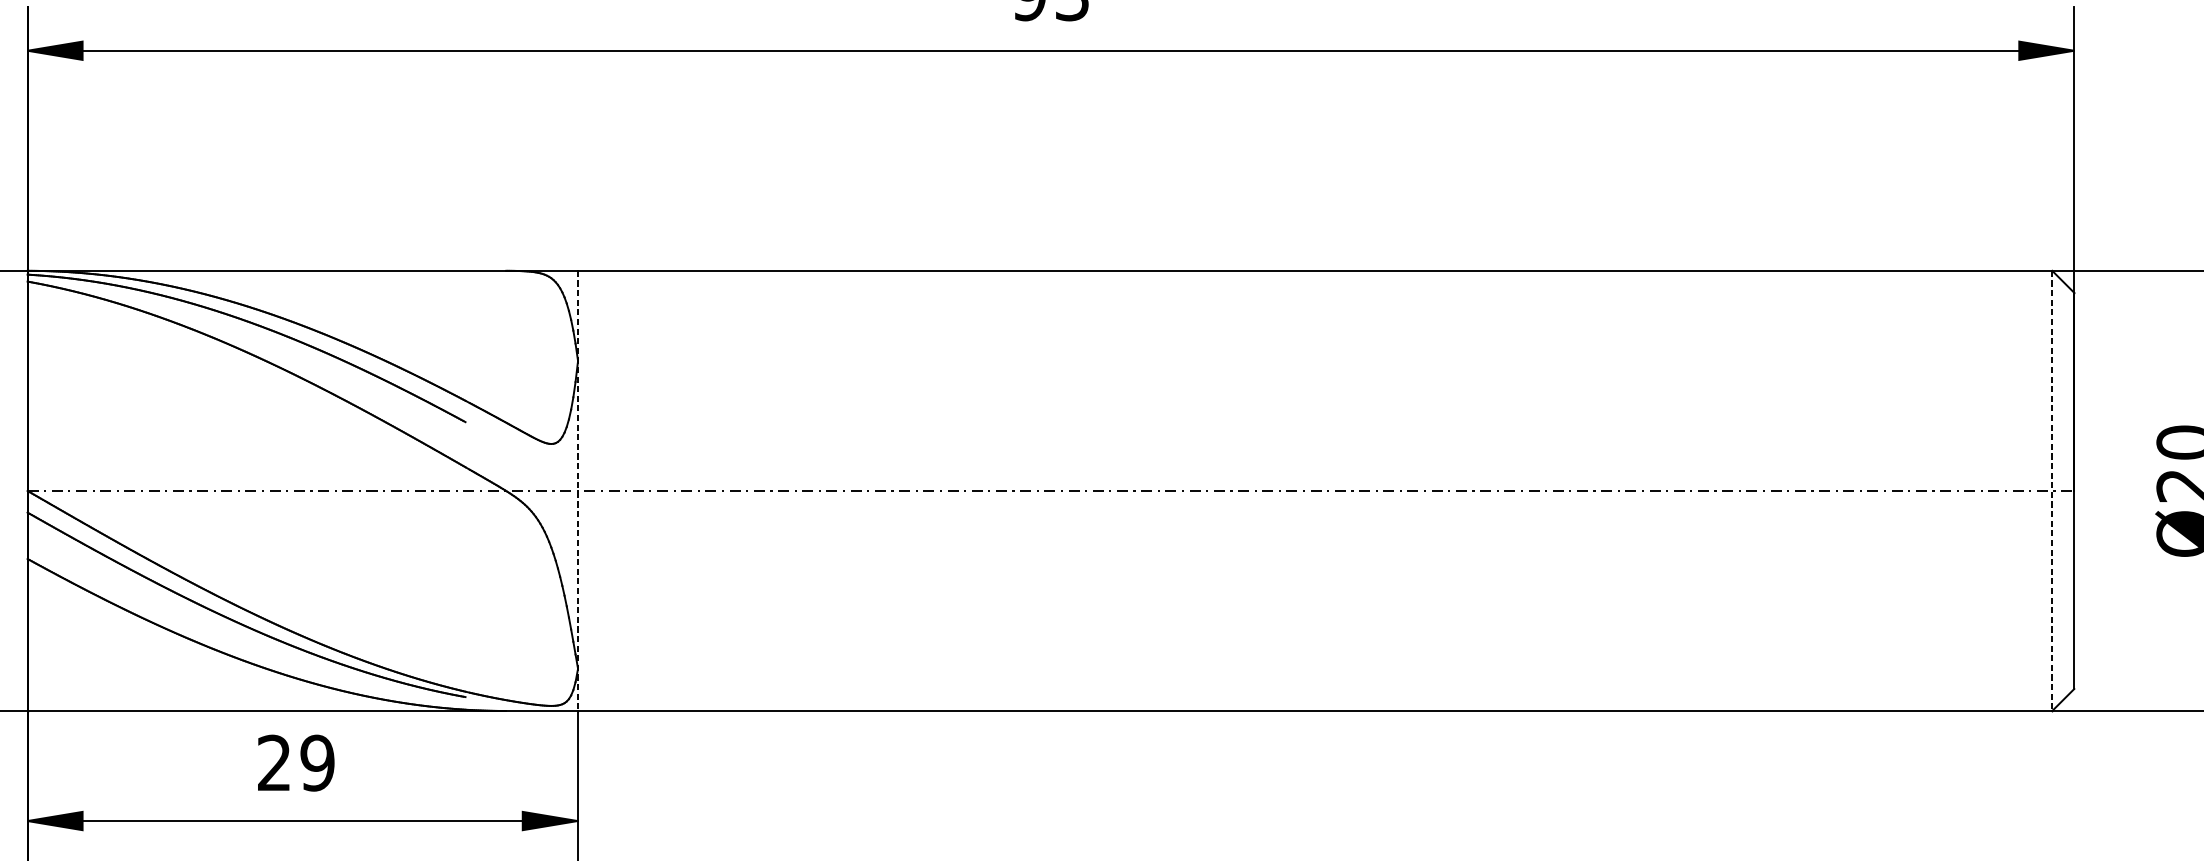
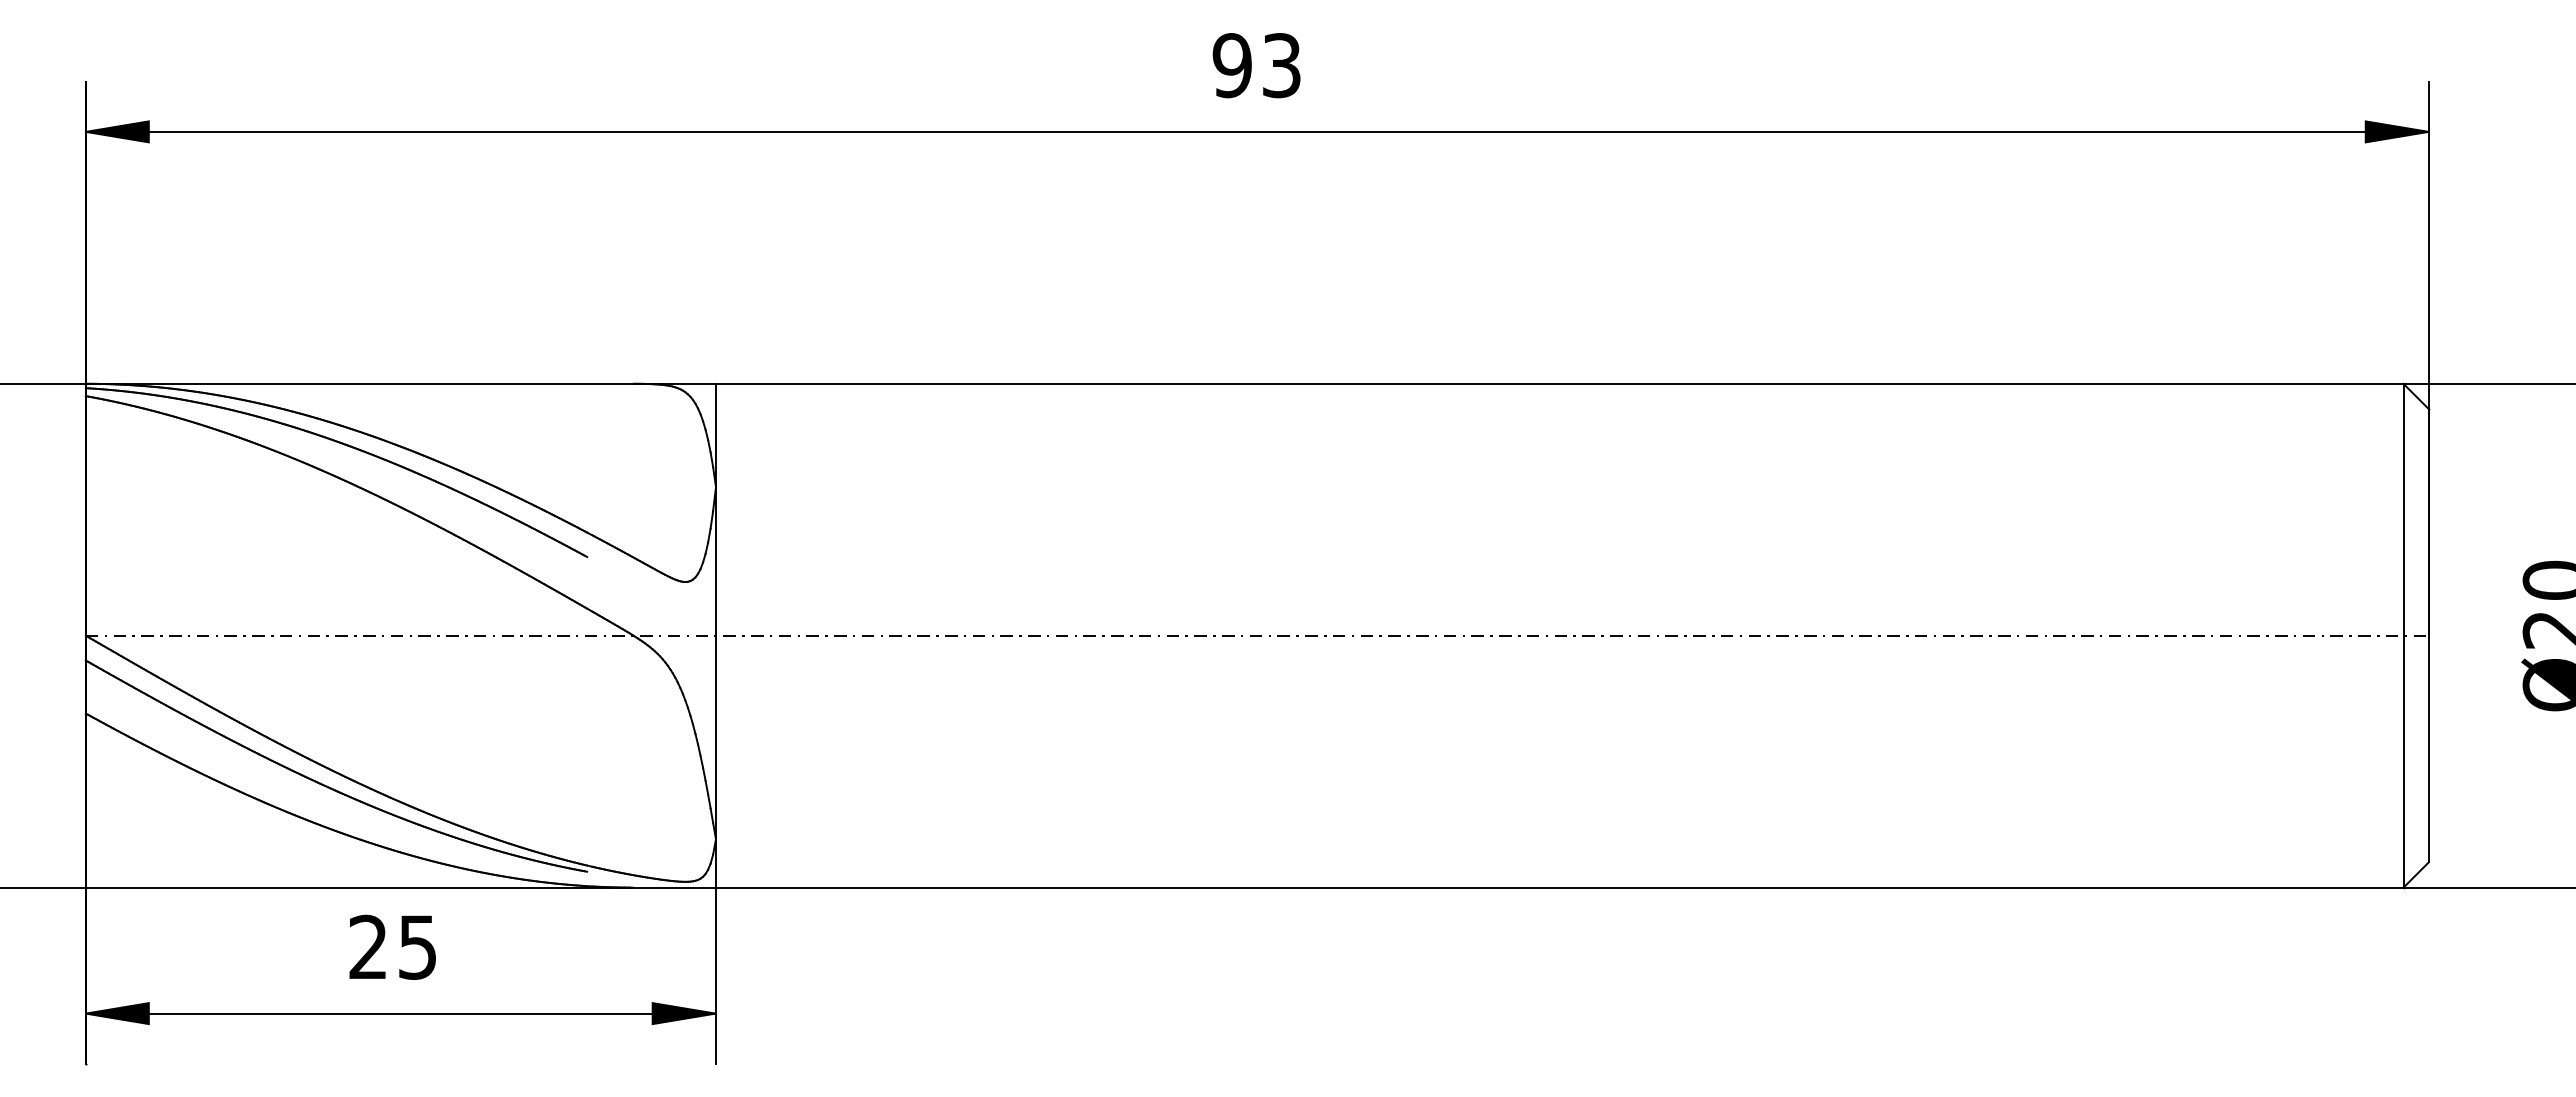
line: (577, 490) -> (715, 635), dashed -> solid
line: (2052, 490) -> (2403, 635), dashed -> solid
text: (317, 762) -> (417, 946), 29 -> 25

